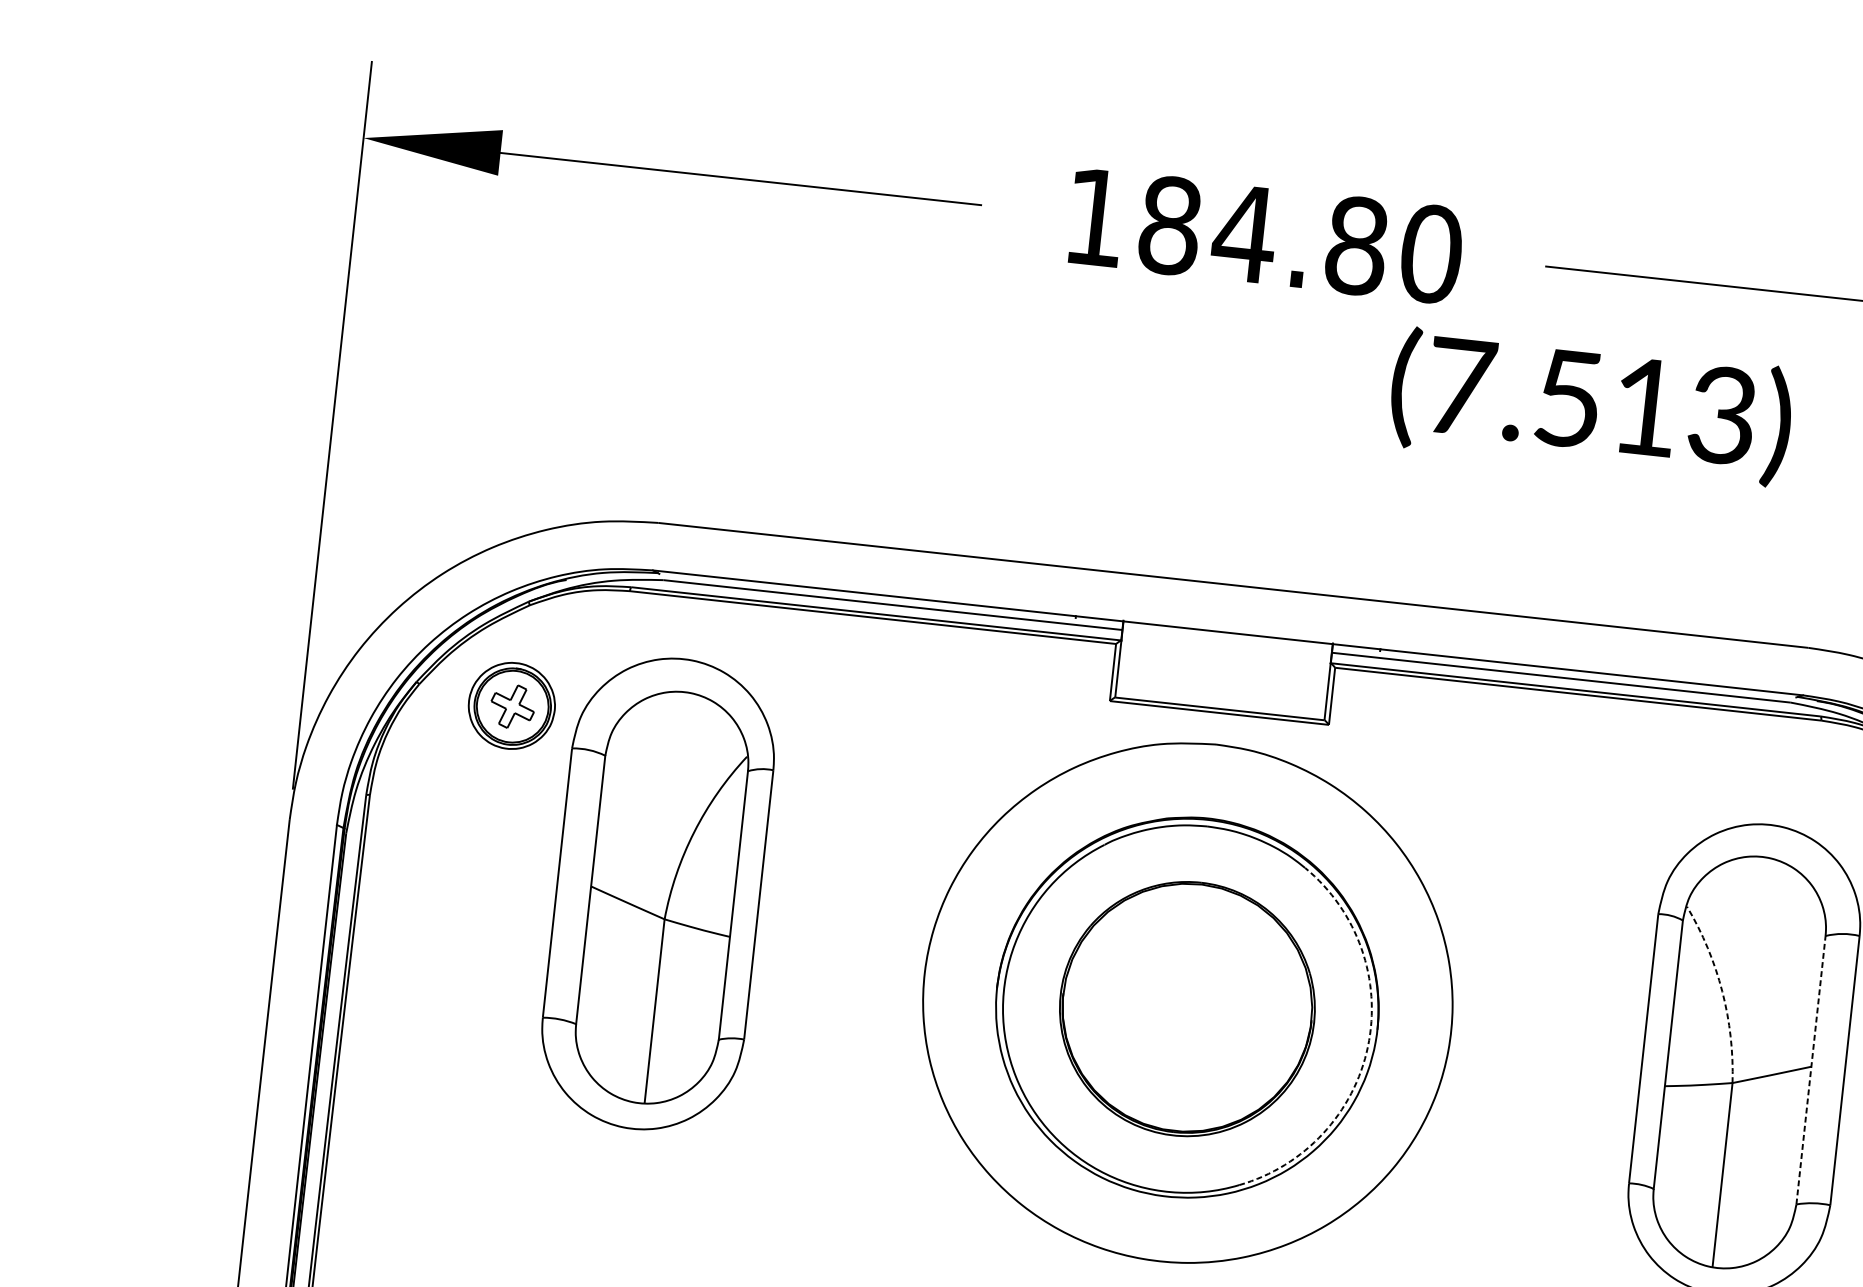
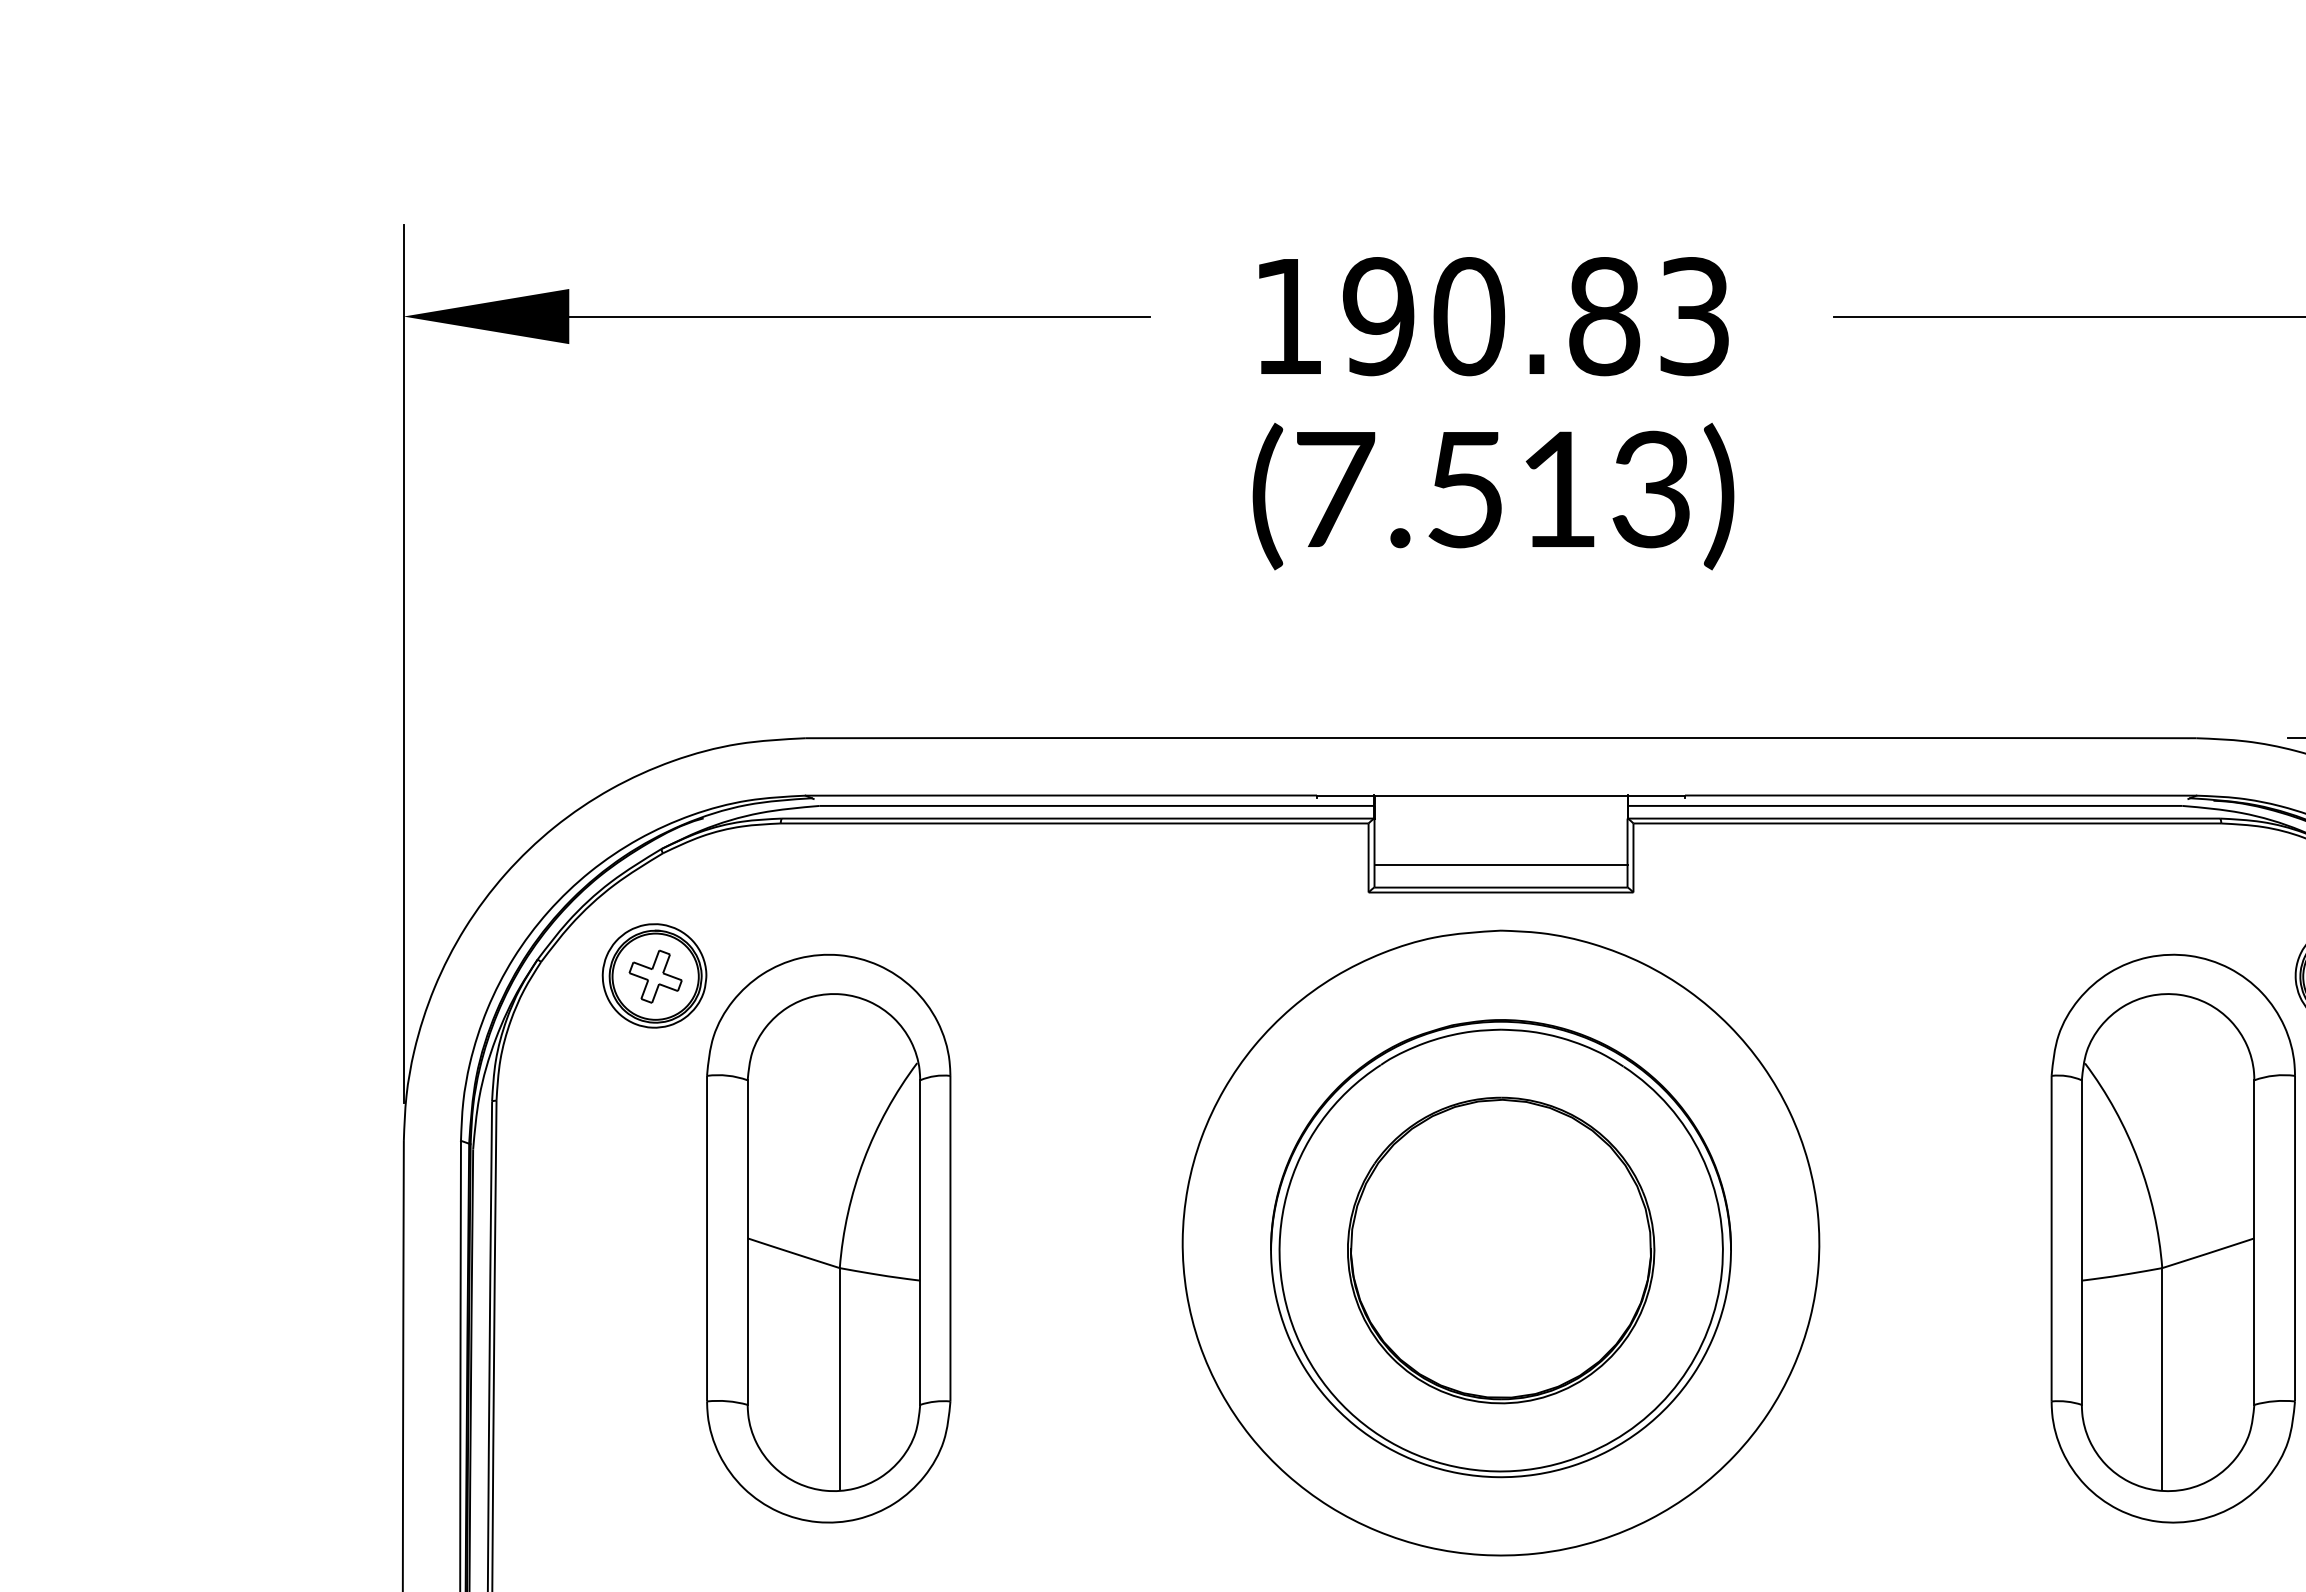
text: (1300, 239) -> (1536, 316), 184.80 -> 190.83
text: (1591, 406) -> (1493, 496), moved
line: (1221, 689) -> (1500, 864), added
part: (657, 893) -> (828, 1238), moved
arc: (1722, 991) -> (2138, 1160), dashed -> solid
arc: (1367, 1046) -> (1721, 1271), dashed -> solid
line: (1811, 1070) -> (2254, 1242), dashed -> solid

